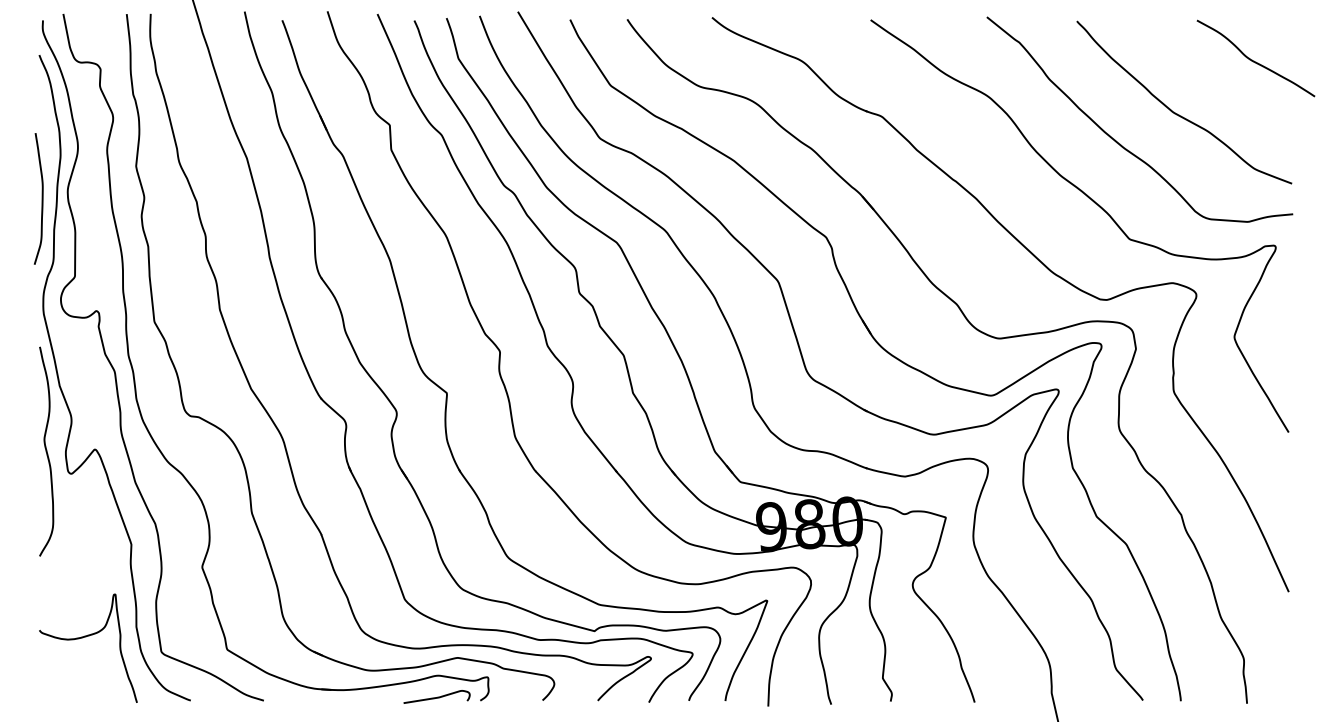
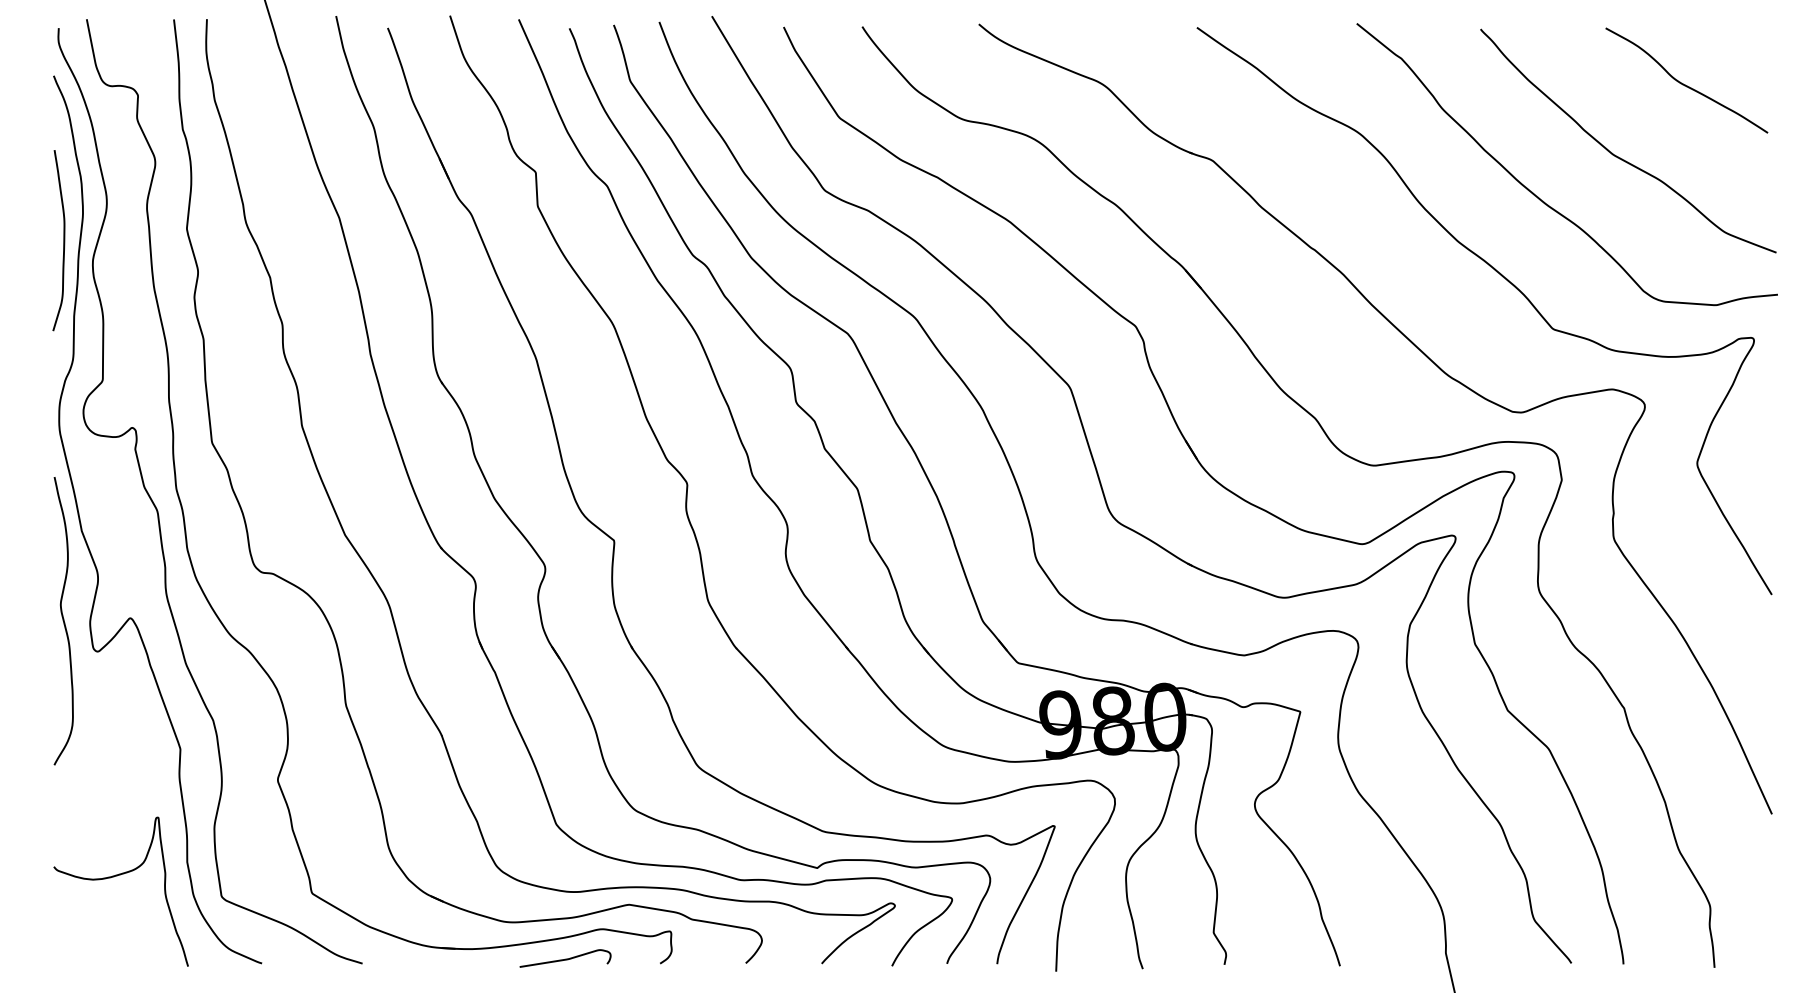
curve: (1255, 61) -> (1685, 84), moved
curve: (42, 198) -> (63, 240), moved
curve: (436, 696) -> (565, 958), moved

